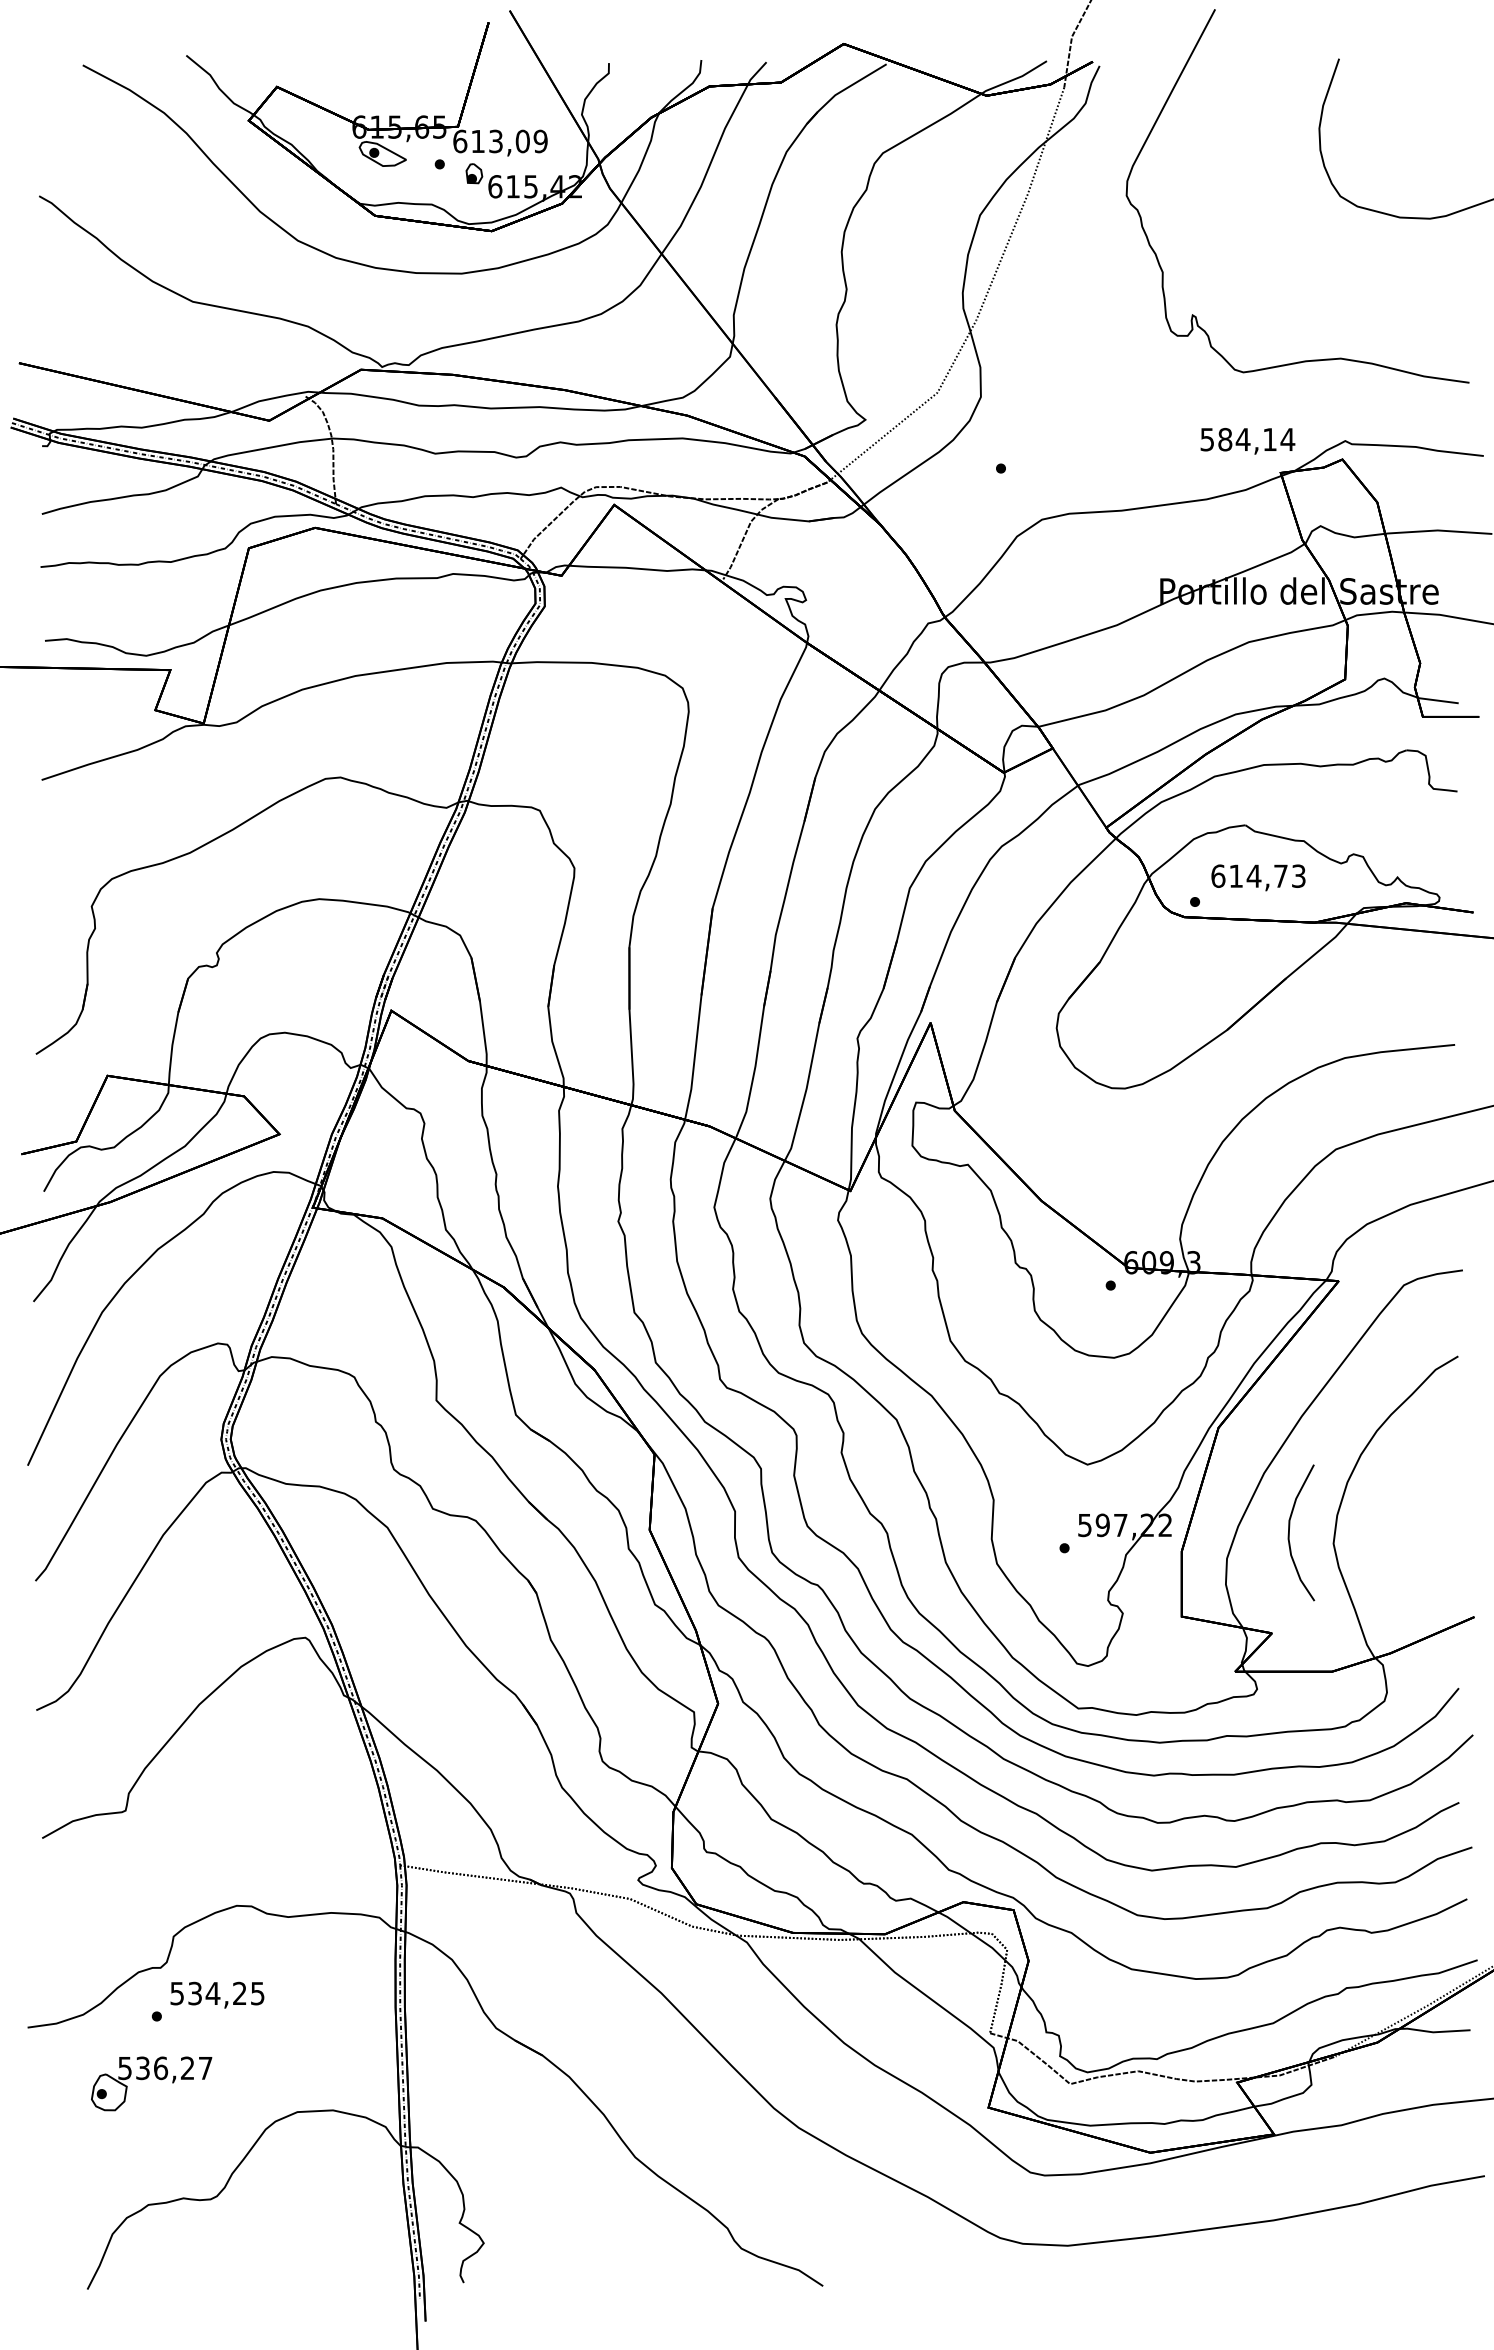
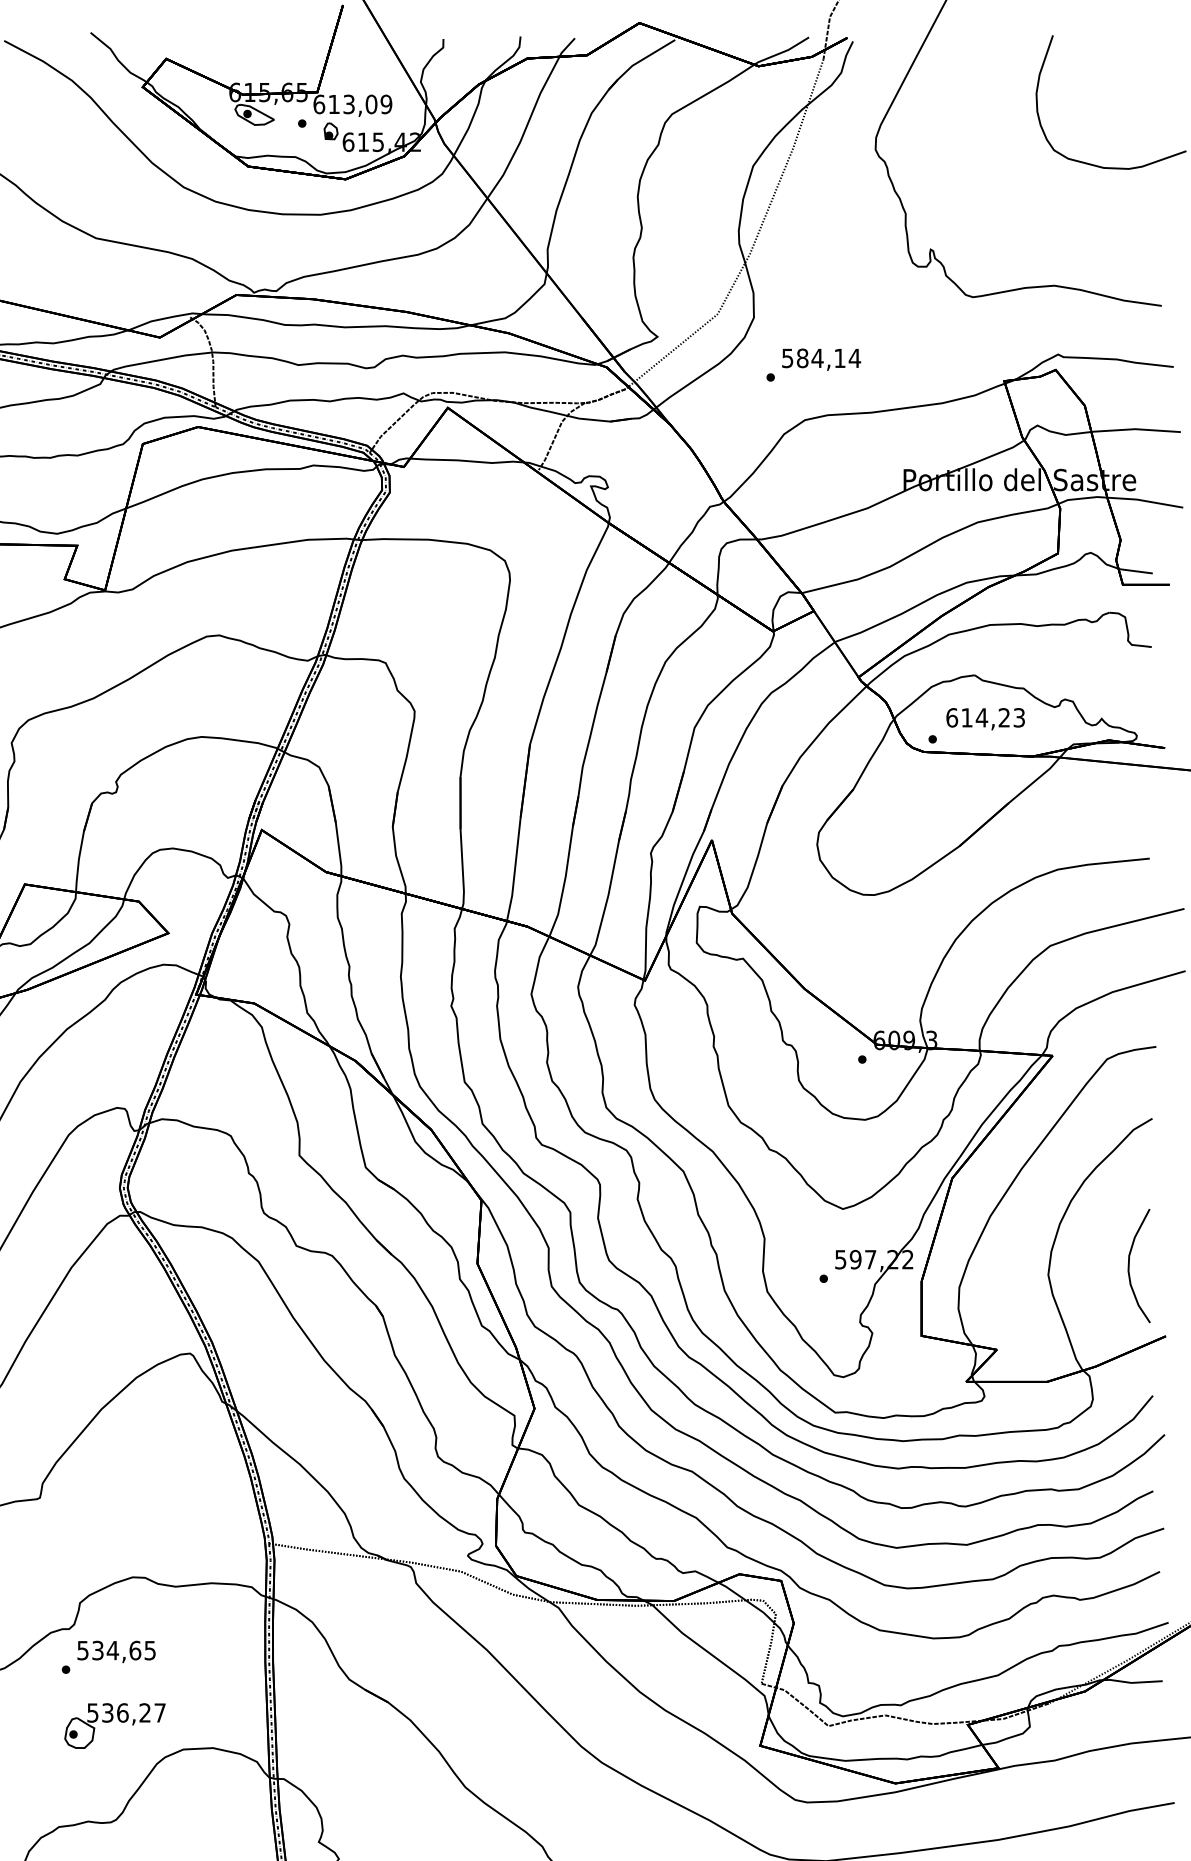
text: (1247, 441) -> (821, 359), moved
text: (1280, 875) -> (1004, 717), 614,73 -> 614,23
curve: (1289, 1532) -> (1129, 1265), moved
text: (240, 1993) -> (135, 1650), 534,25 -> 534,65
part: (147, 2078) -> (111, 1721), moved

